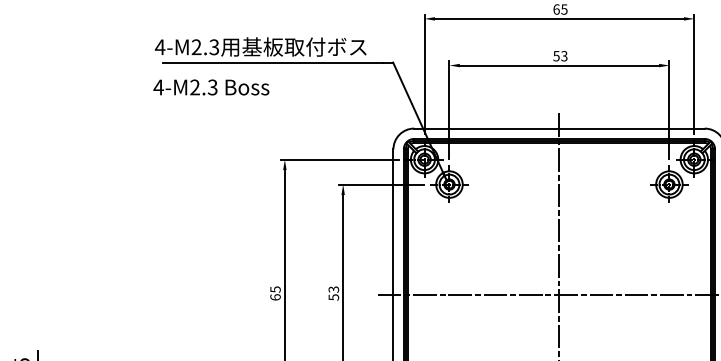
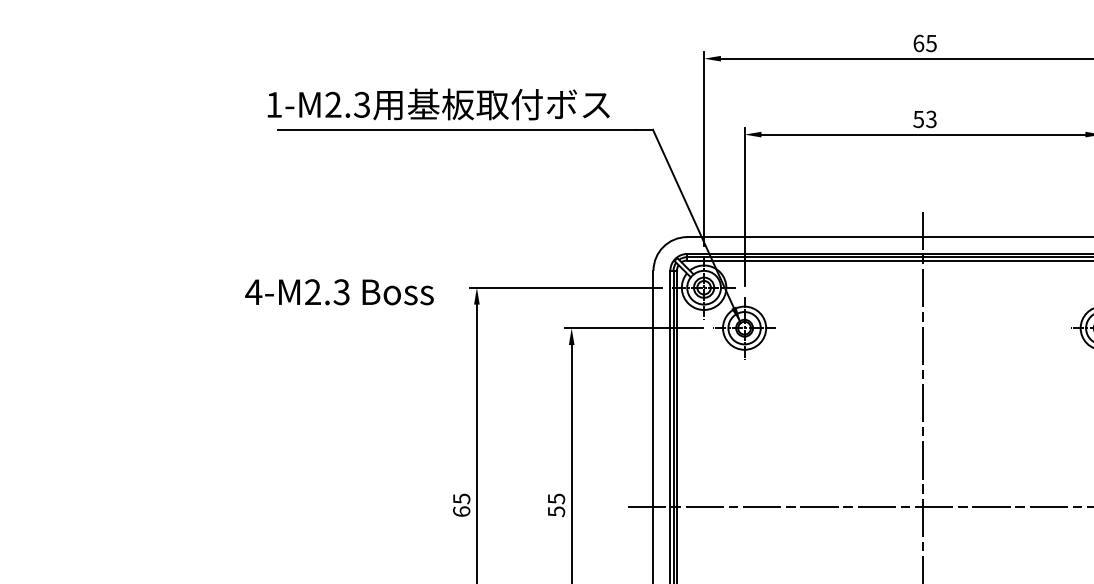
text: (160, 47) -> (274, 105), 4-M2.3 -> 1-M2.3
text: (211, 87) -> (339, 292), moved
text: (333, 289) -> (555, 498), 53 -> 55

